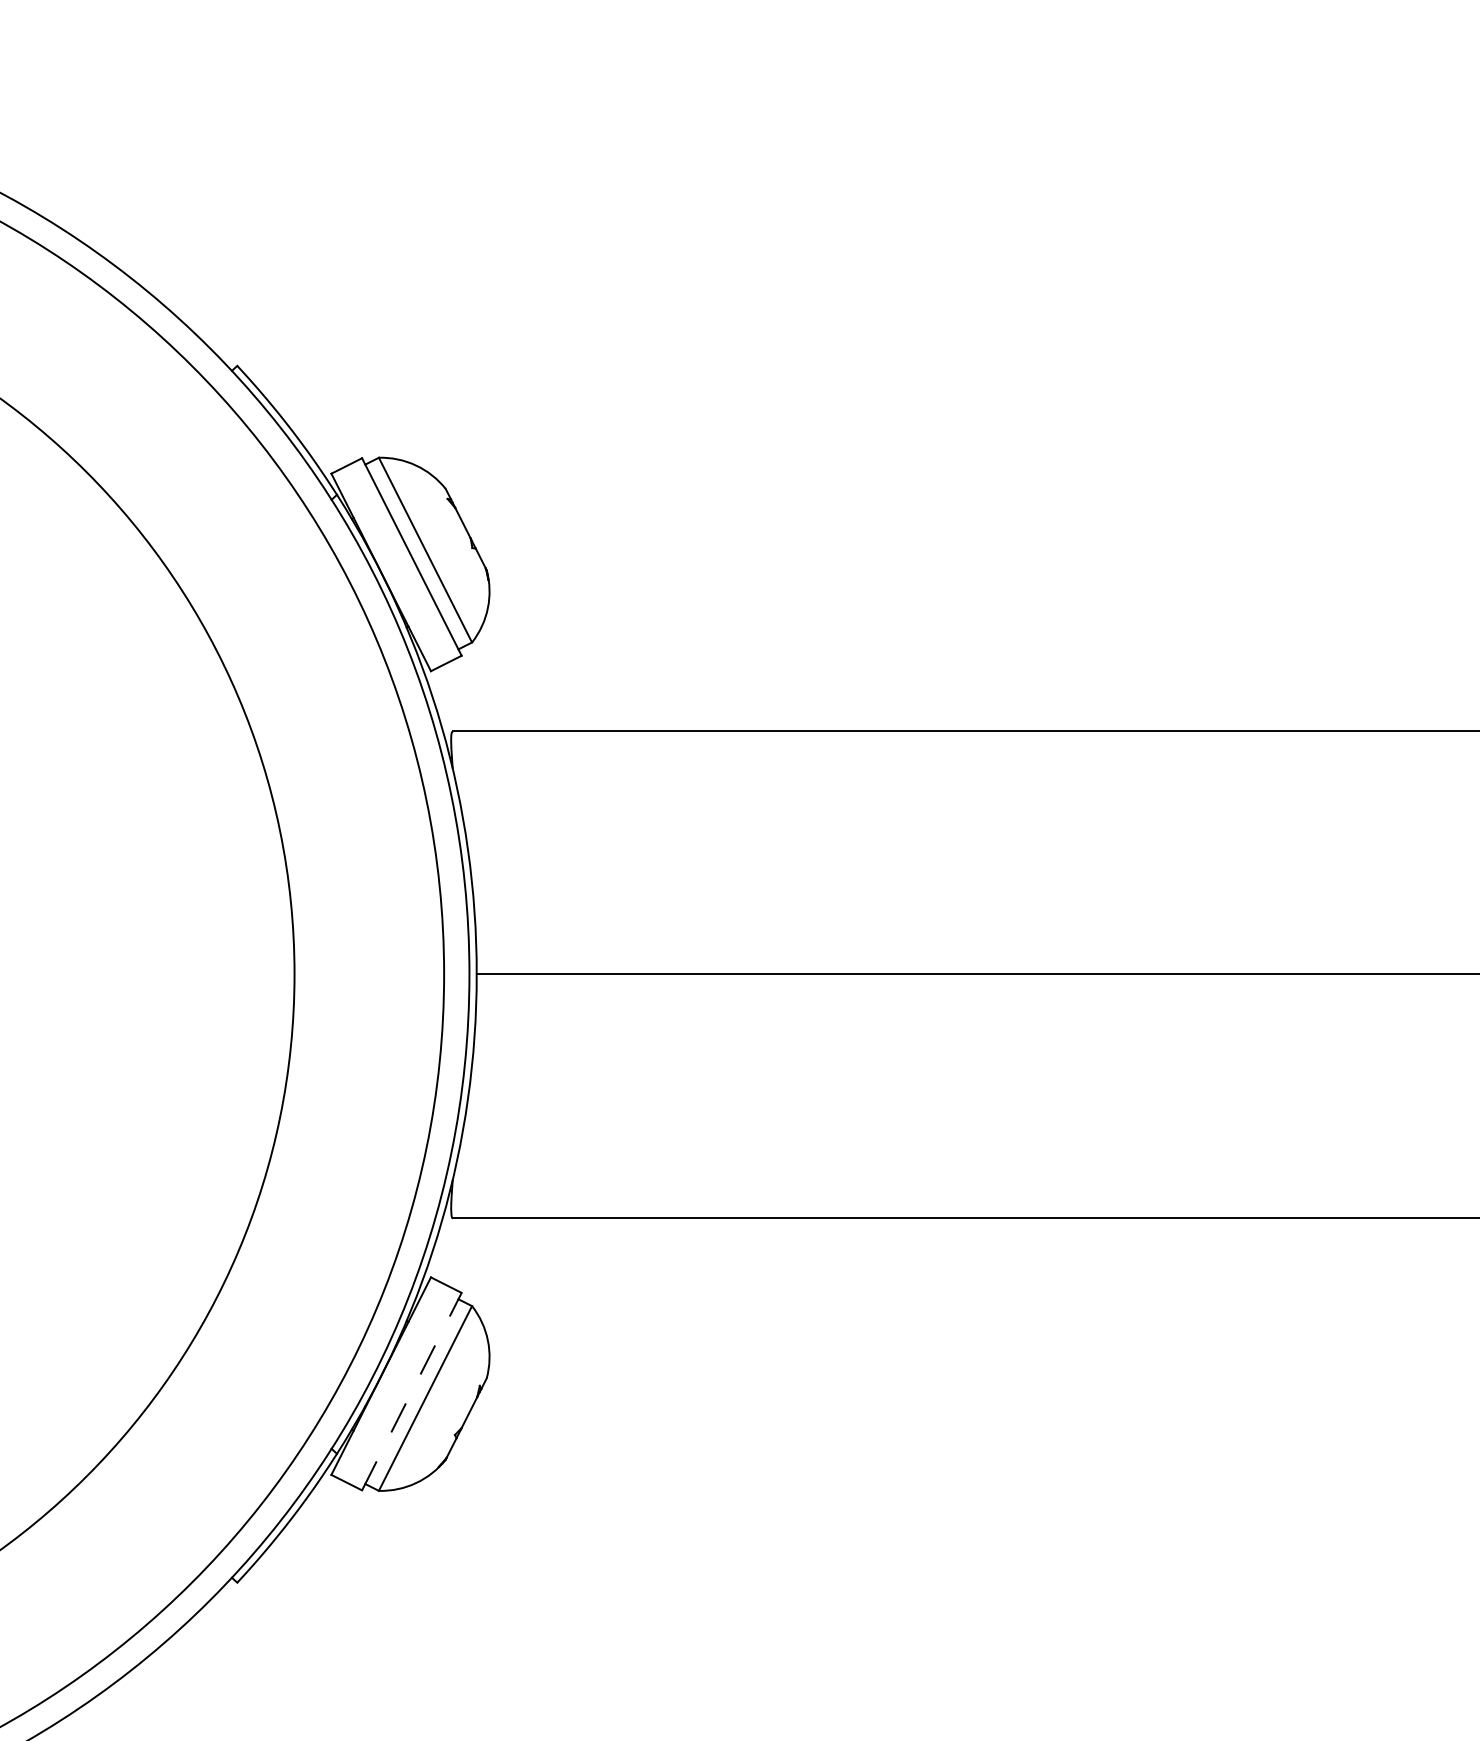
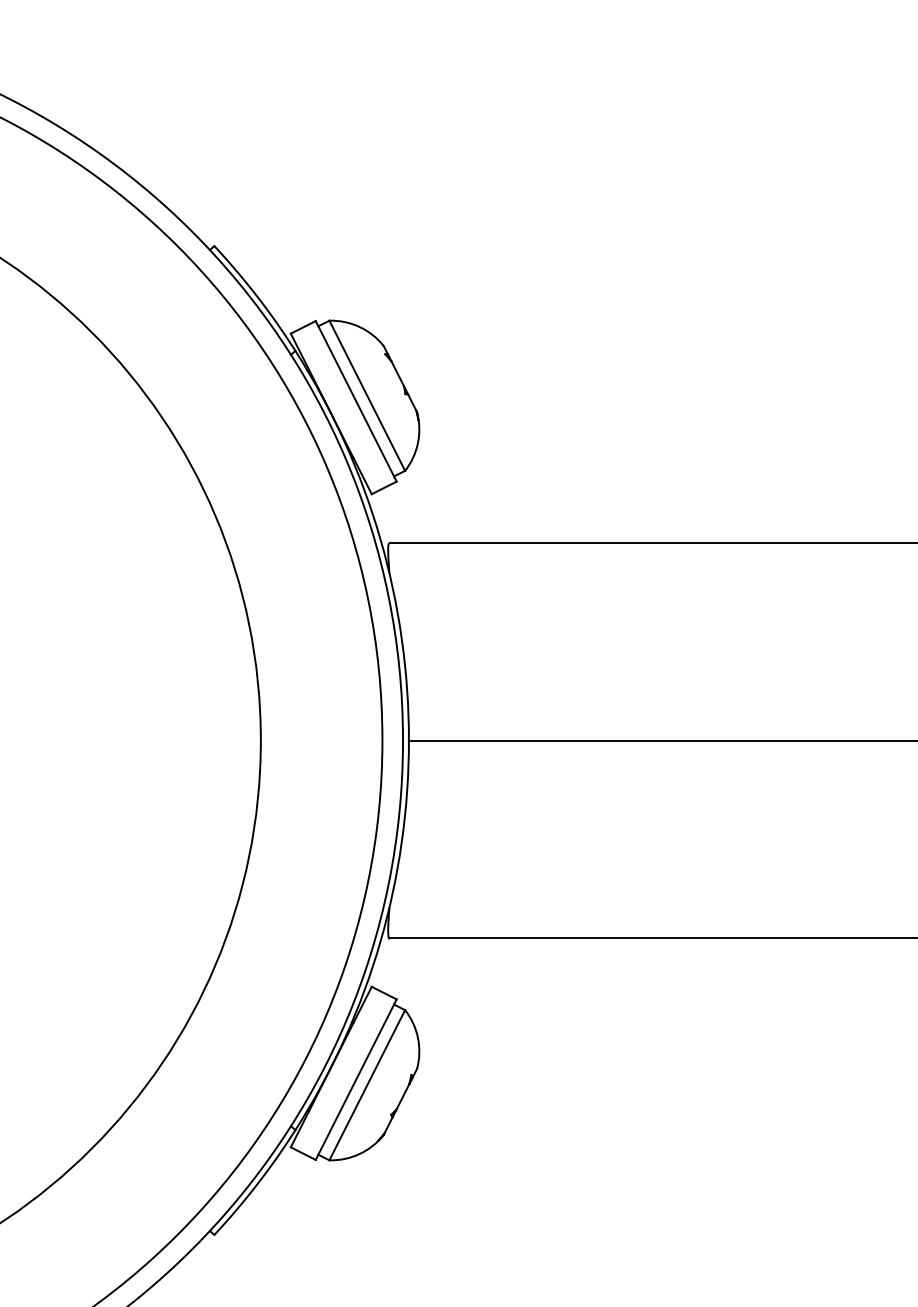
line: (411, 1391) -> (355, 1079), dashed -> solid

